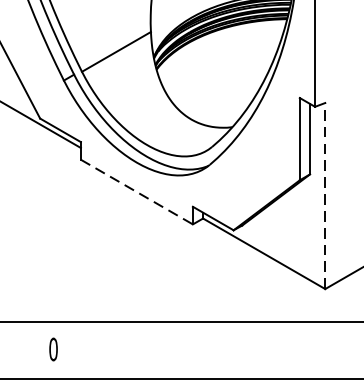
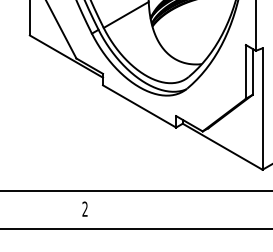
line: (138, 192) -> (140, 106), dashed -> solid
line: (325, 196) -> (262, 109), dashed -> solid
text: (52, 348) -> (84, 208), 0 -> 2

